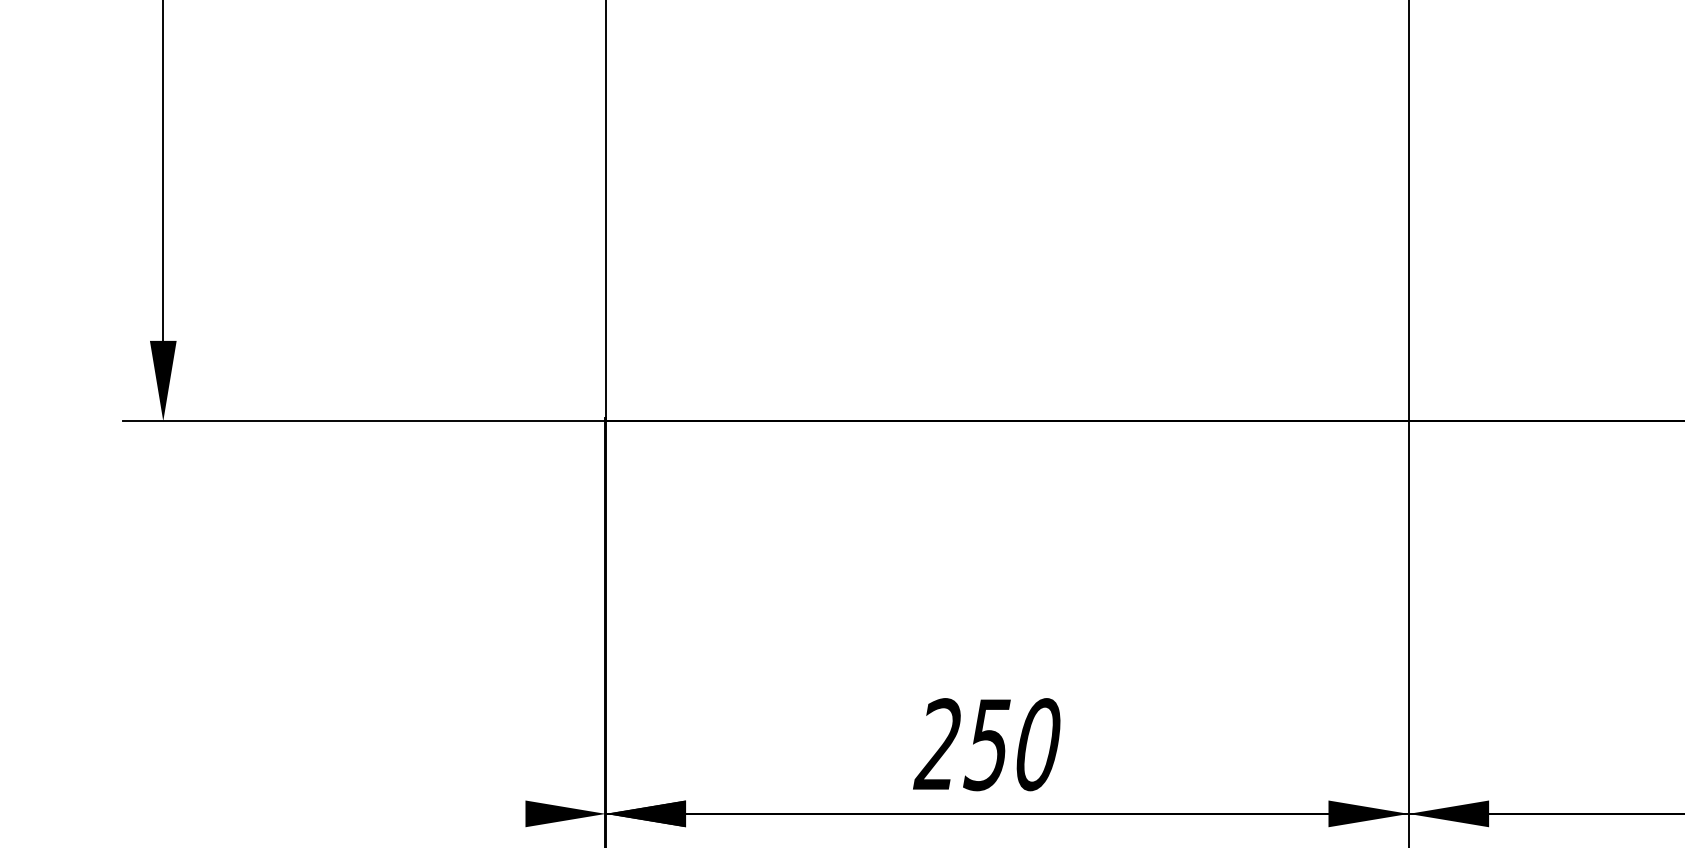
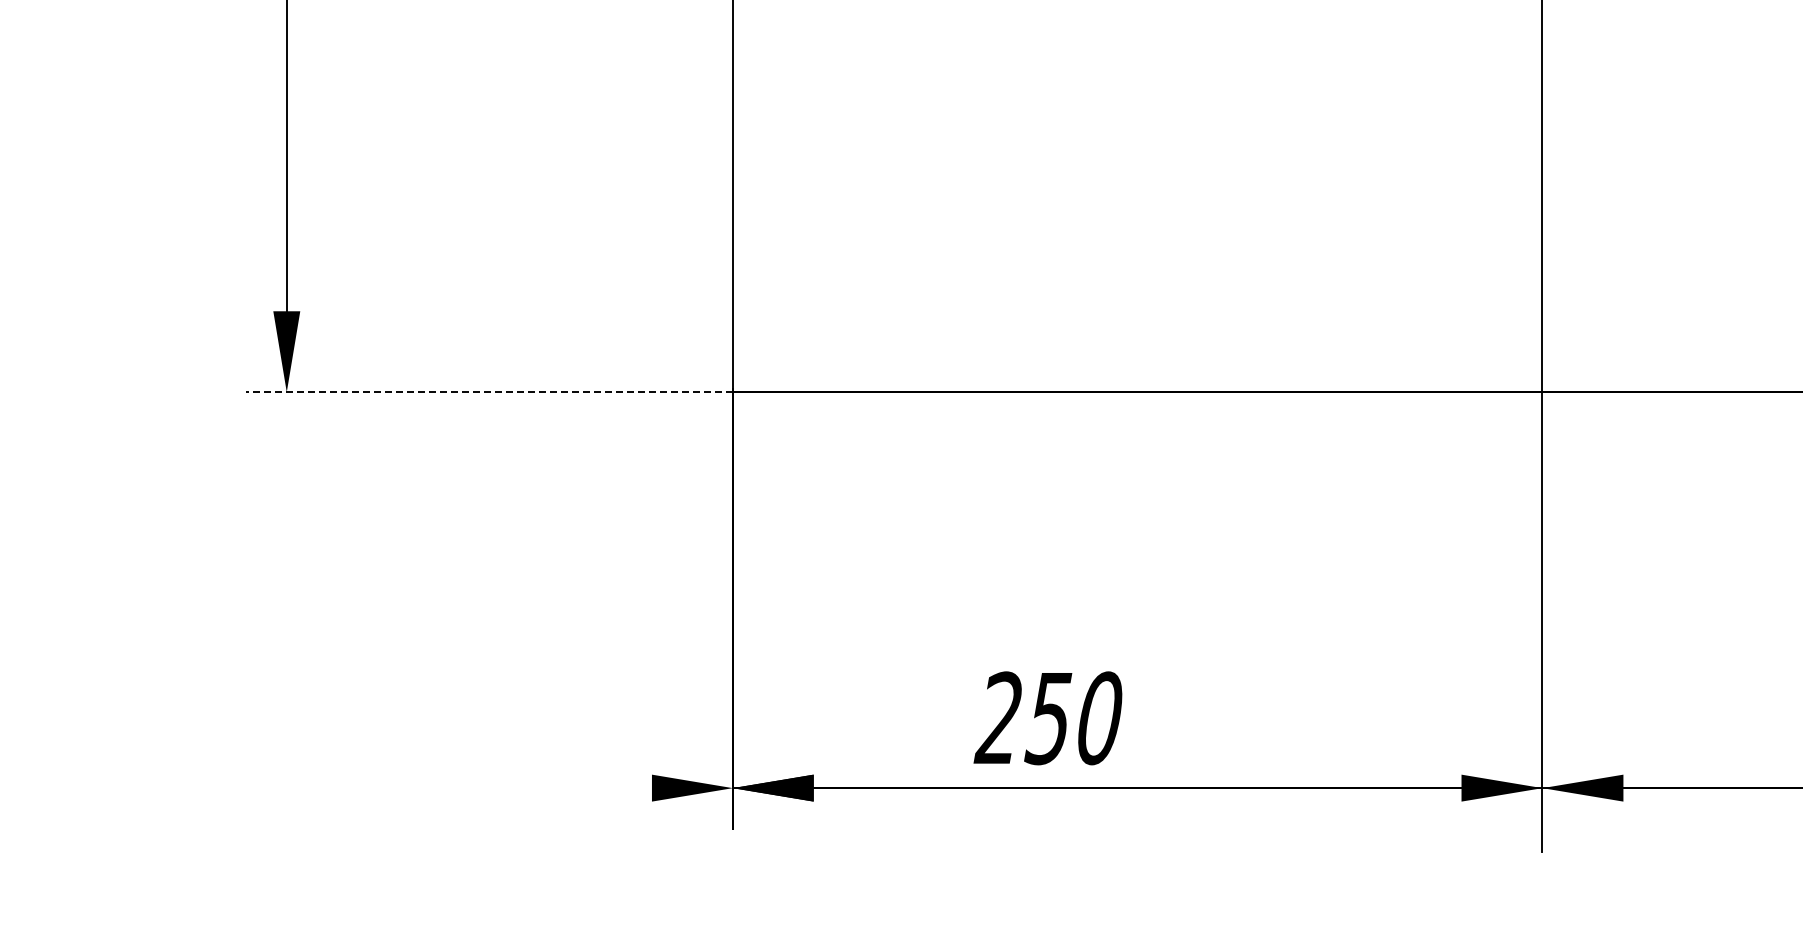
line: (364, 421) -> (489, 392), solid -> dashed
text: (986, 744) -> (1047, 718), moved

